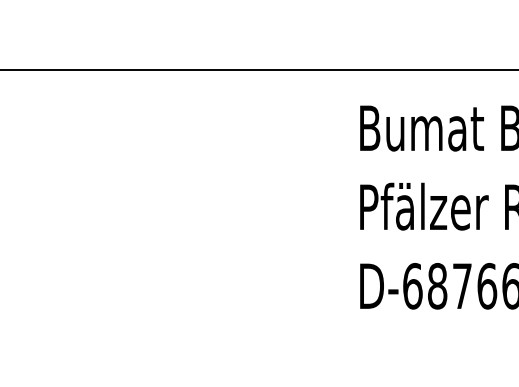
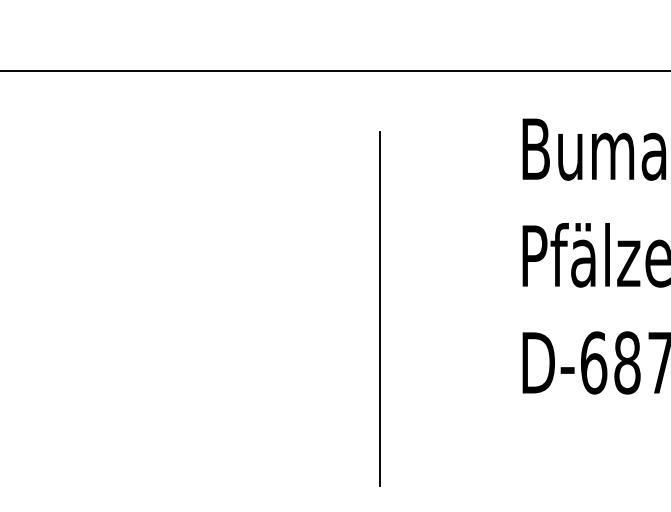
line: (254, 246) -> (379, 309), added

